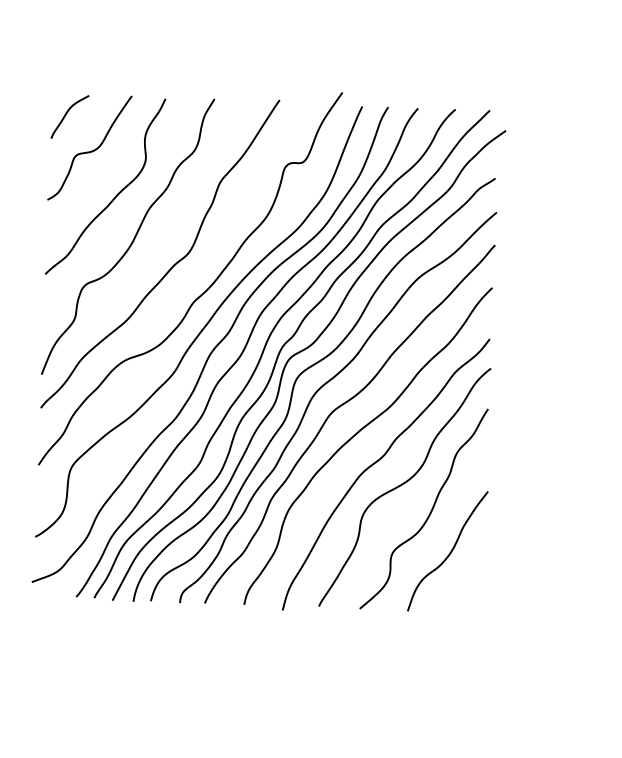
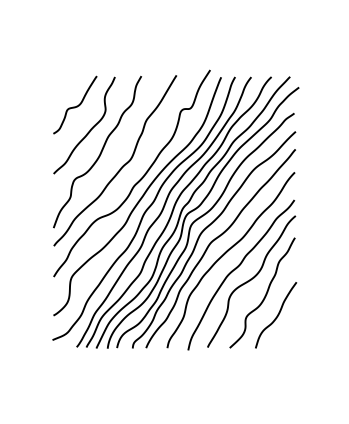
curve: (67, 114) -> (62, 87), removed

